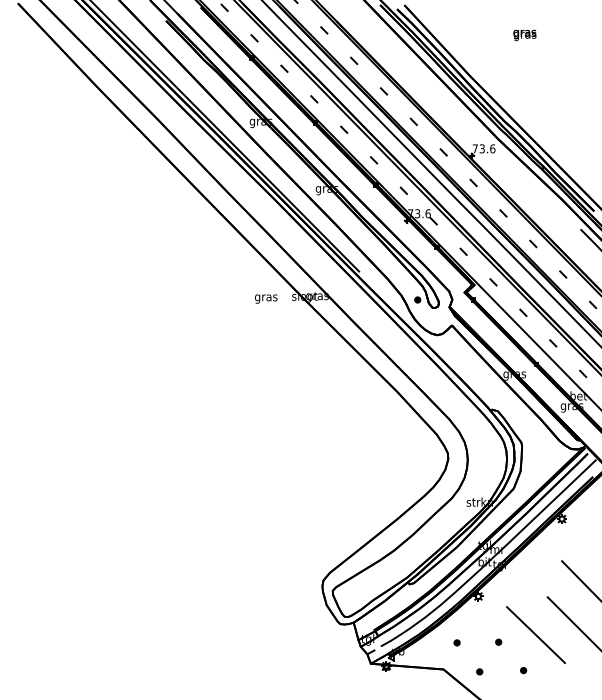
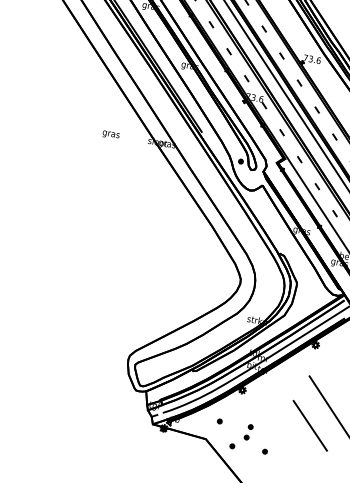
text: (266, 298) -> (111, 134), moved
line: (536, 635) -> (279, 427), removed
part: (495, 656) -> (246, 437), added

